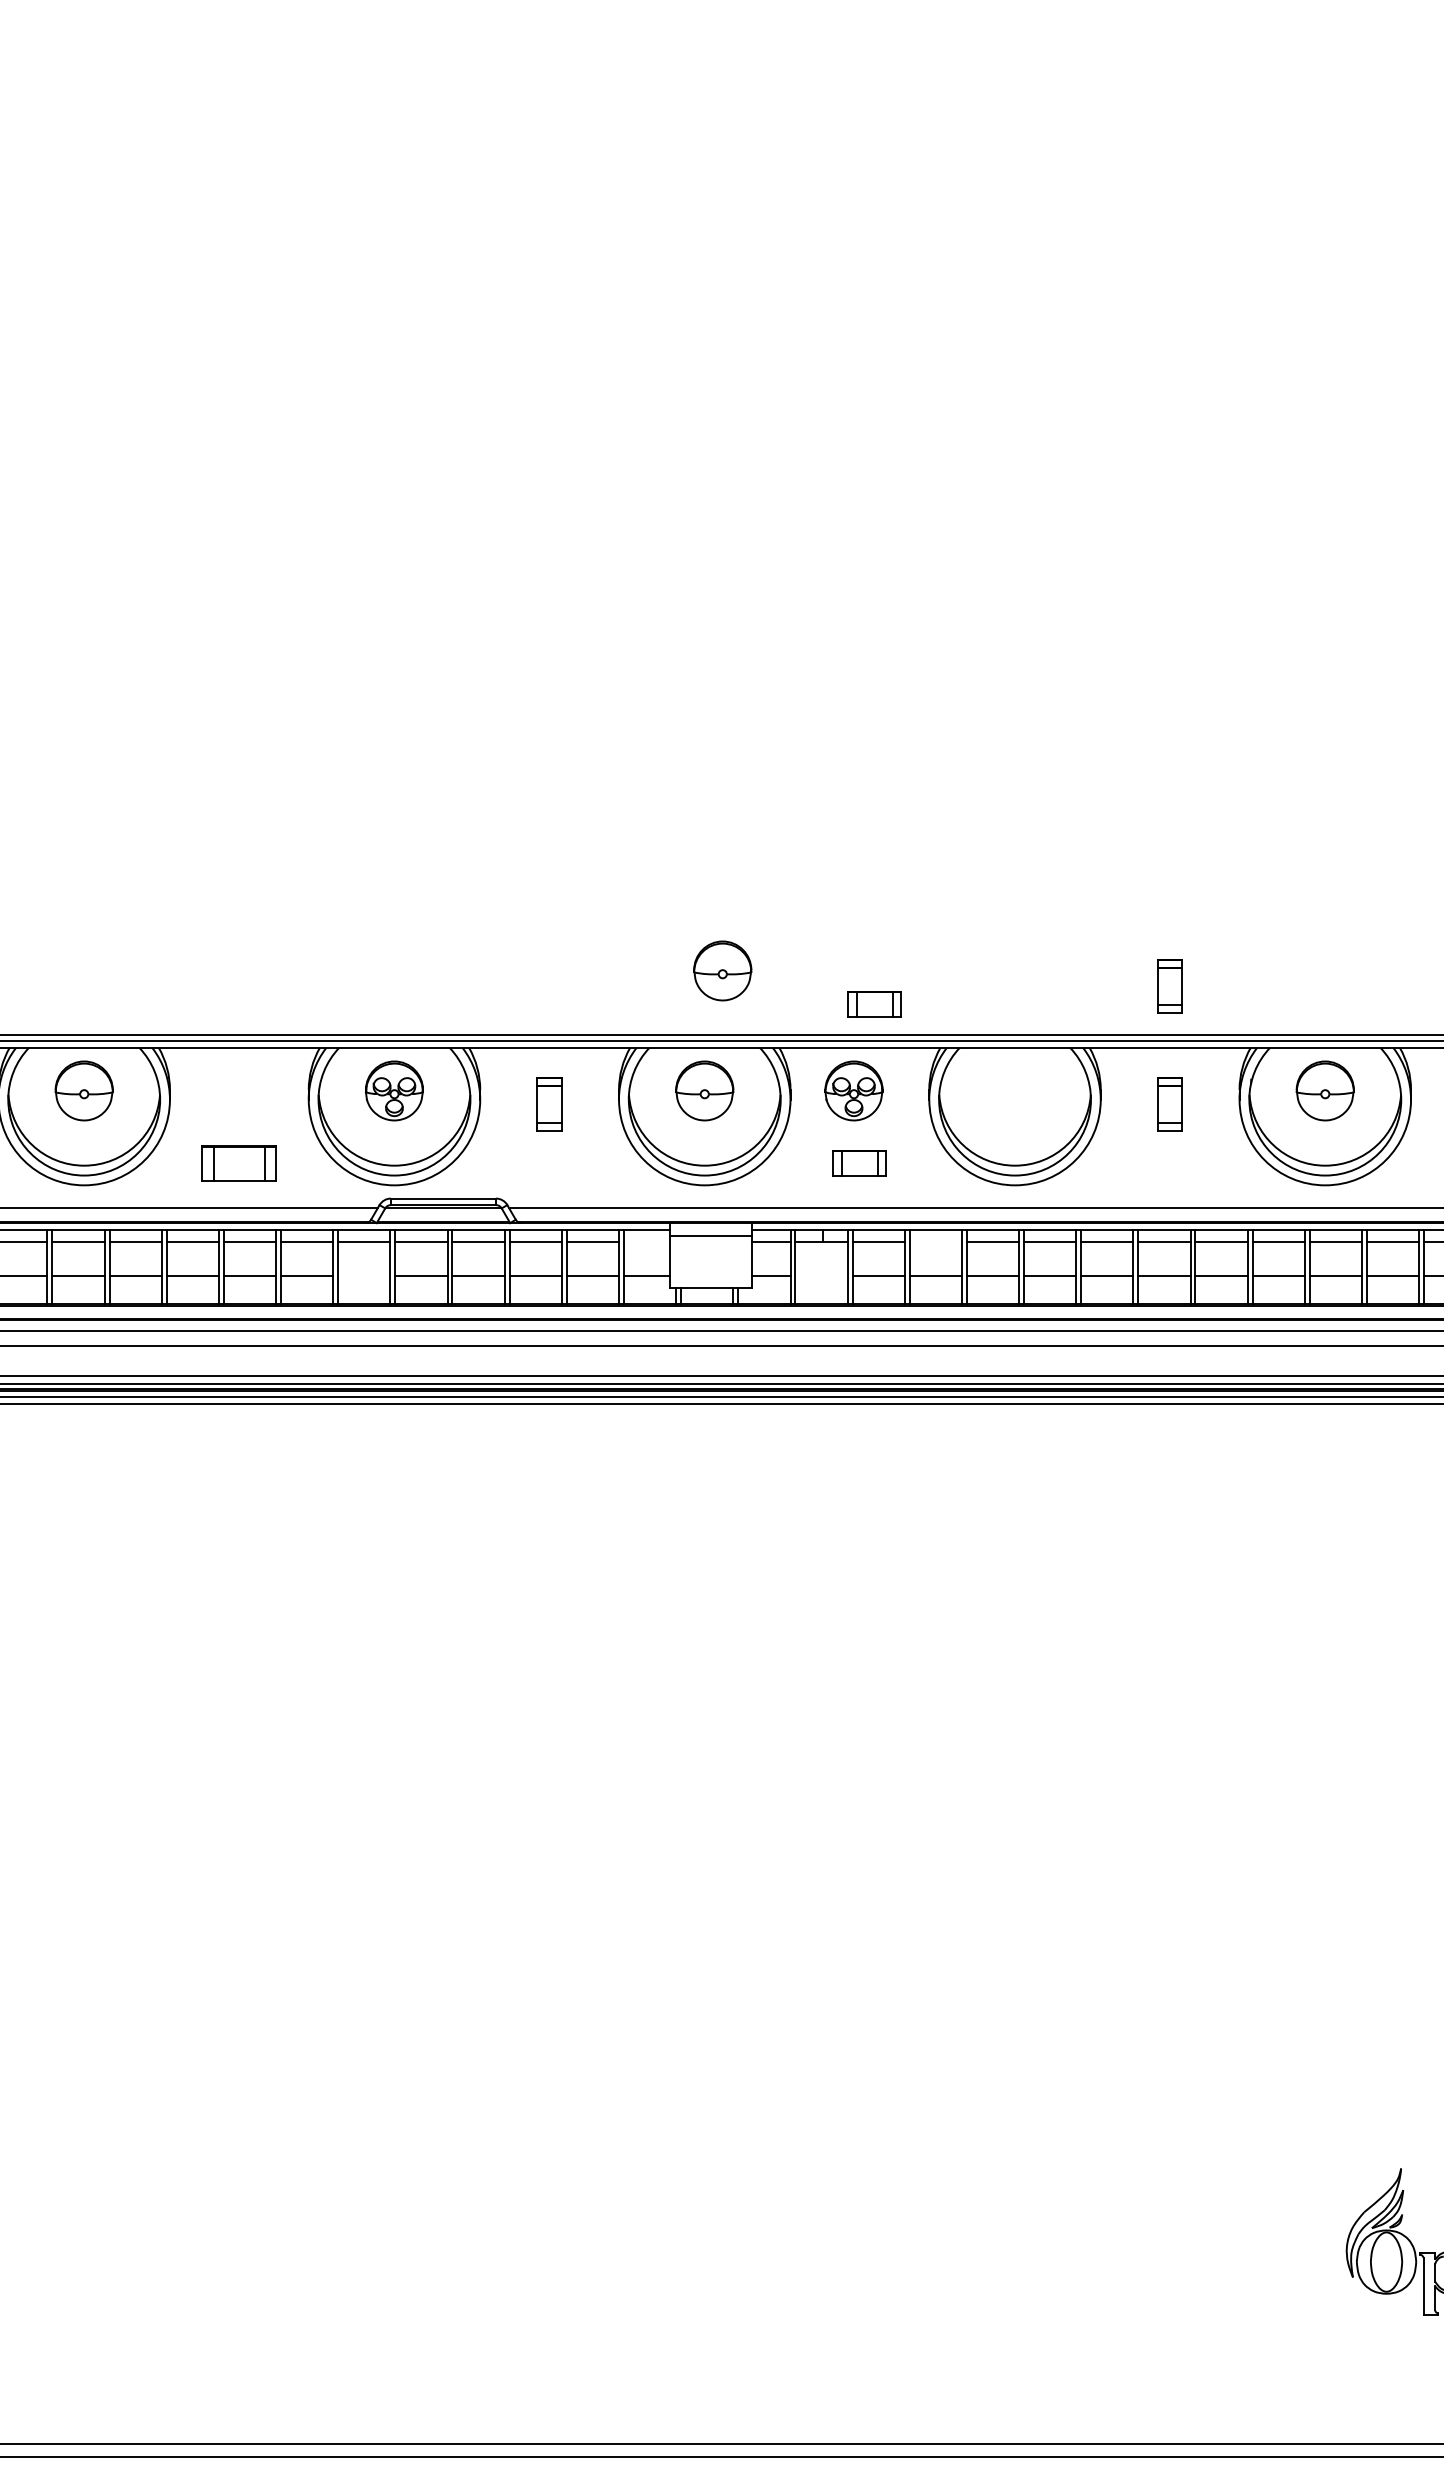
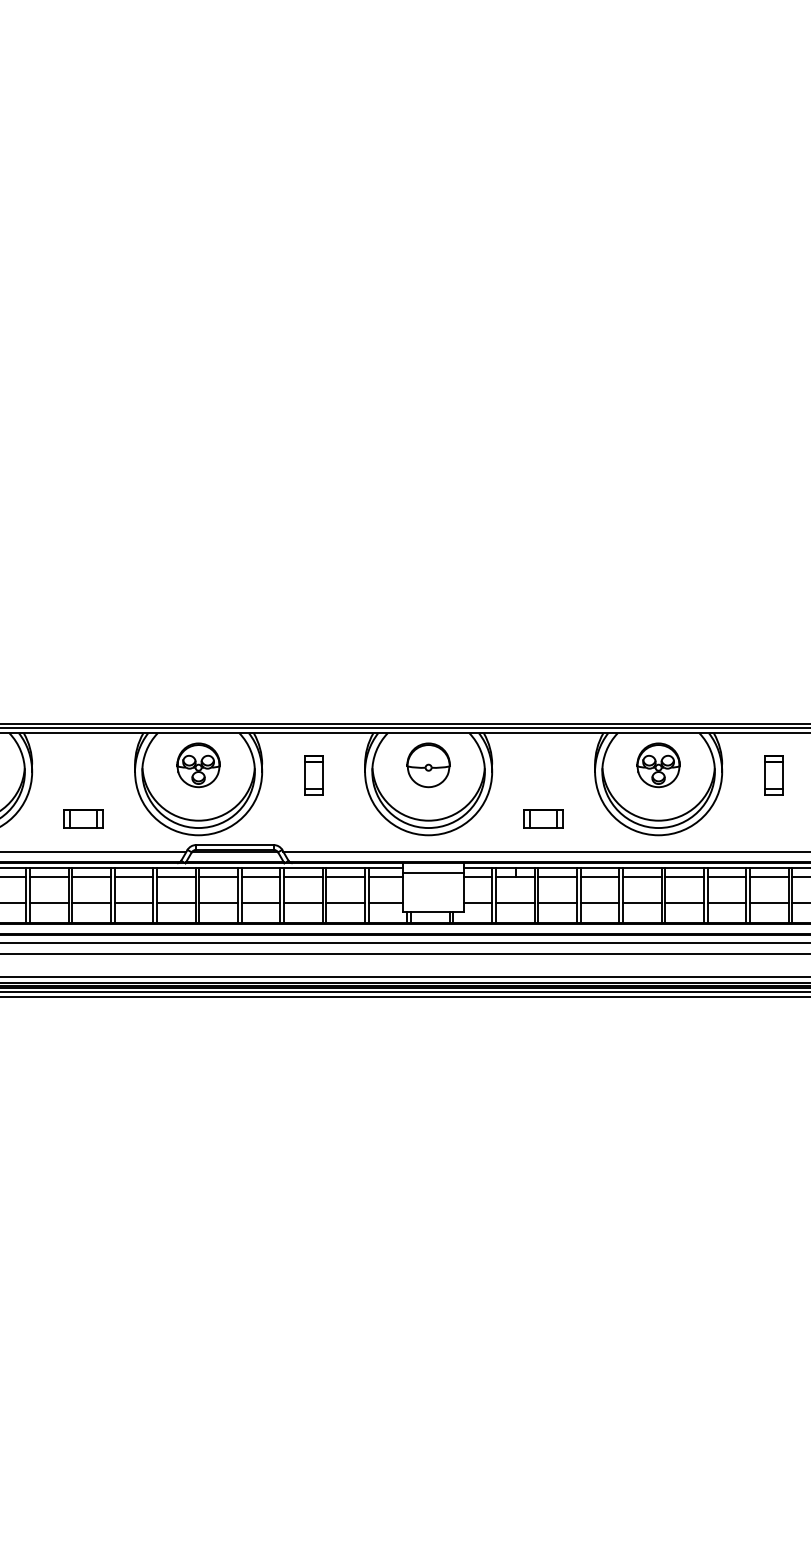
part: (722, 970) -> (441, 676), removed
part: (1169, 986) -> (773, 687), removed
part: (874, 1004) -> (554, 701), removed
part: (853, 1090) -> (658, 764), moved
part: (239, 1163) -> (83, 819), size x0.71
line: (646, 1241) -> (385, 876), added
line: (935, 1241) -> (599, 876), added
line: (364, 1276) -> (176, 902), added
line: (821, 1276) -> (515, 902), added

